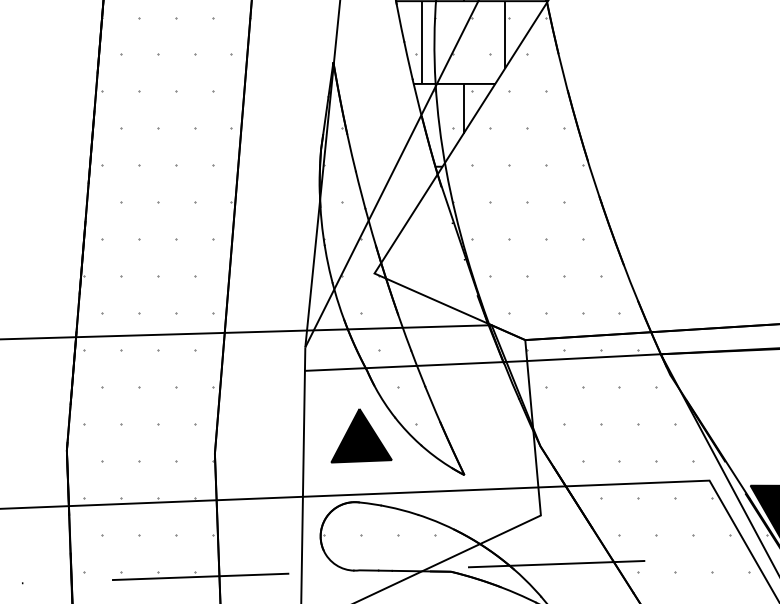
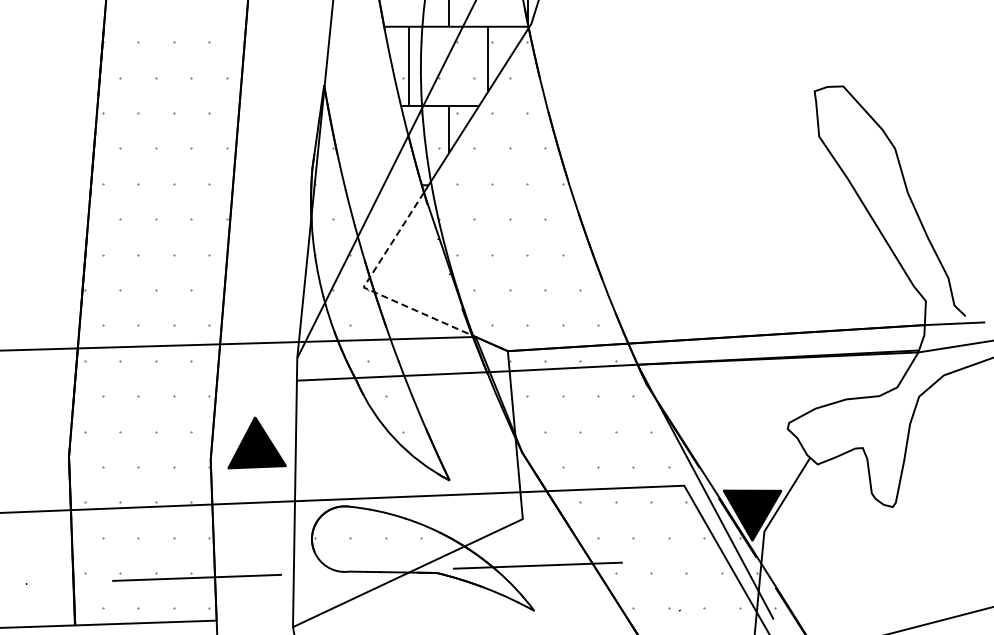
line: (377, 274) -> (366, 288), solid -> dashed
part: (360, 435) -> (256, 442), moved

